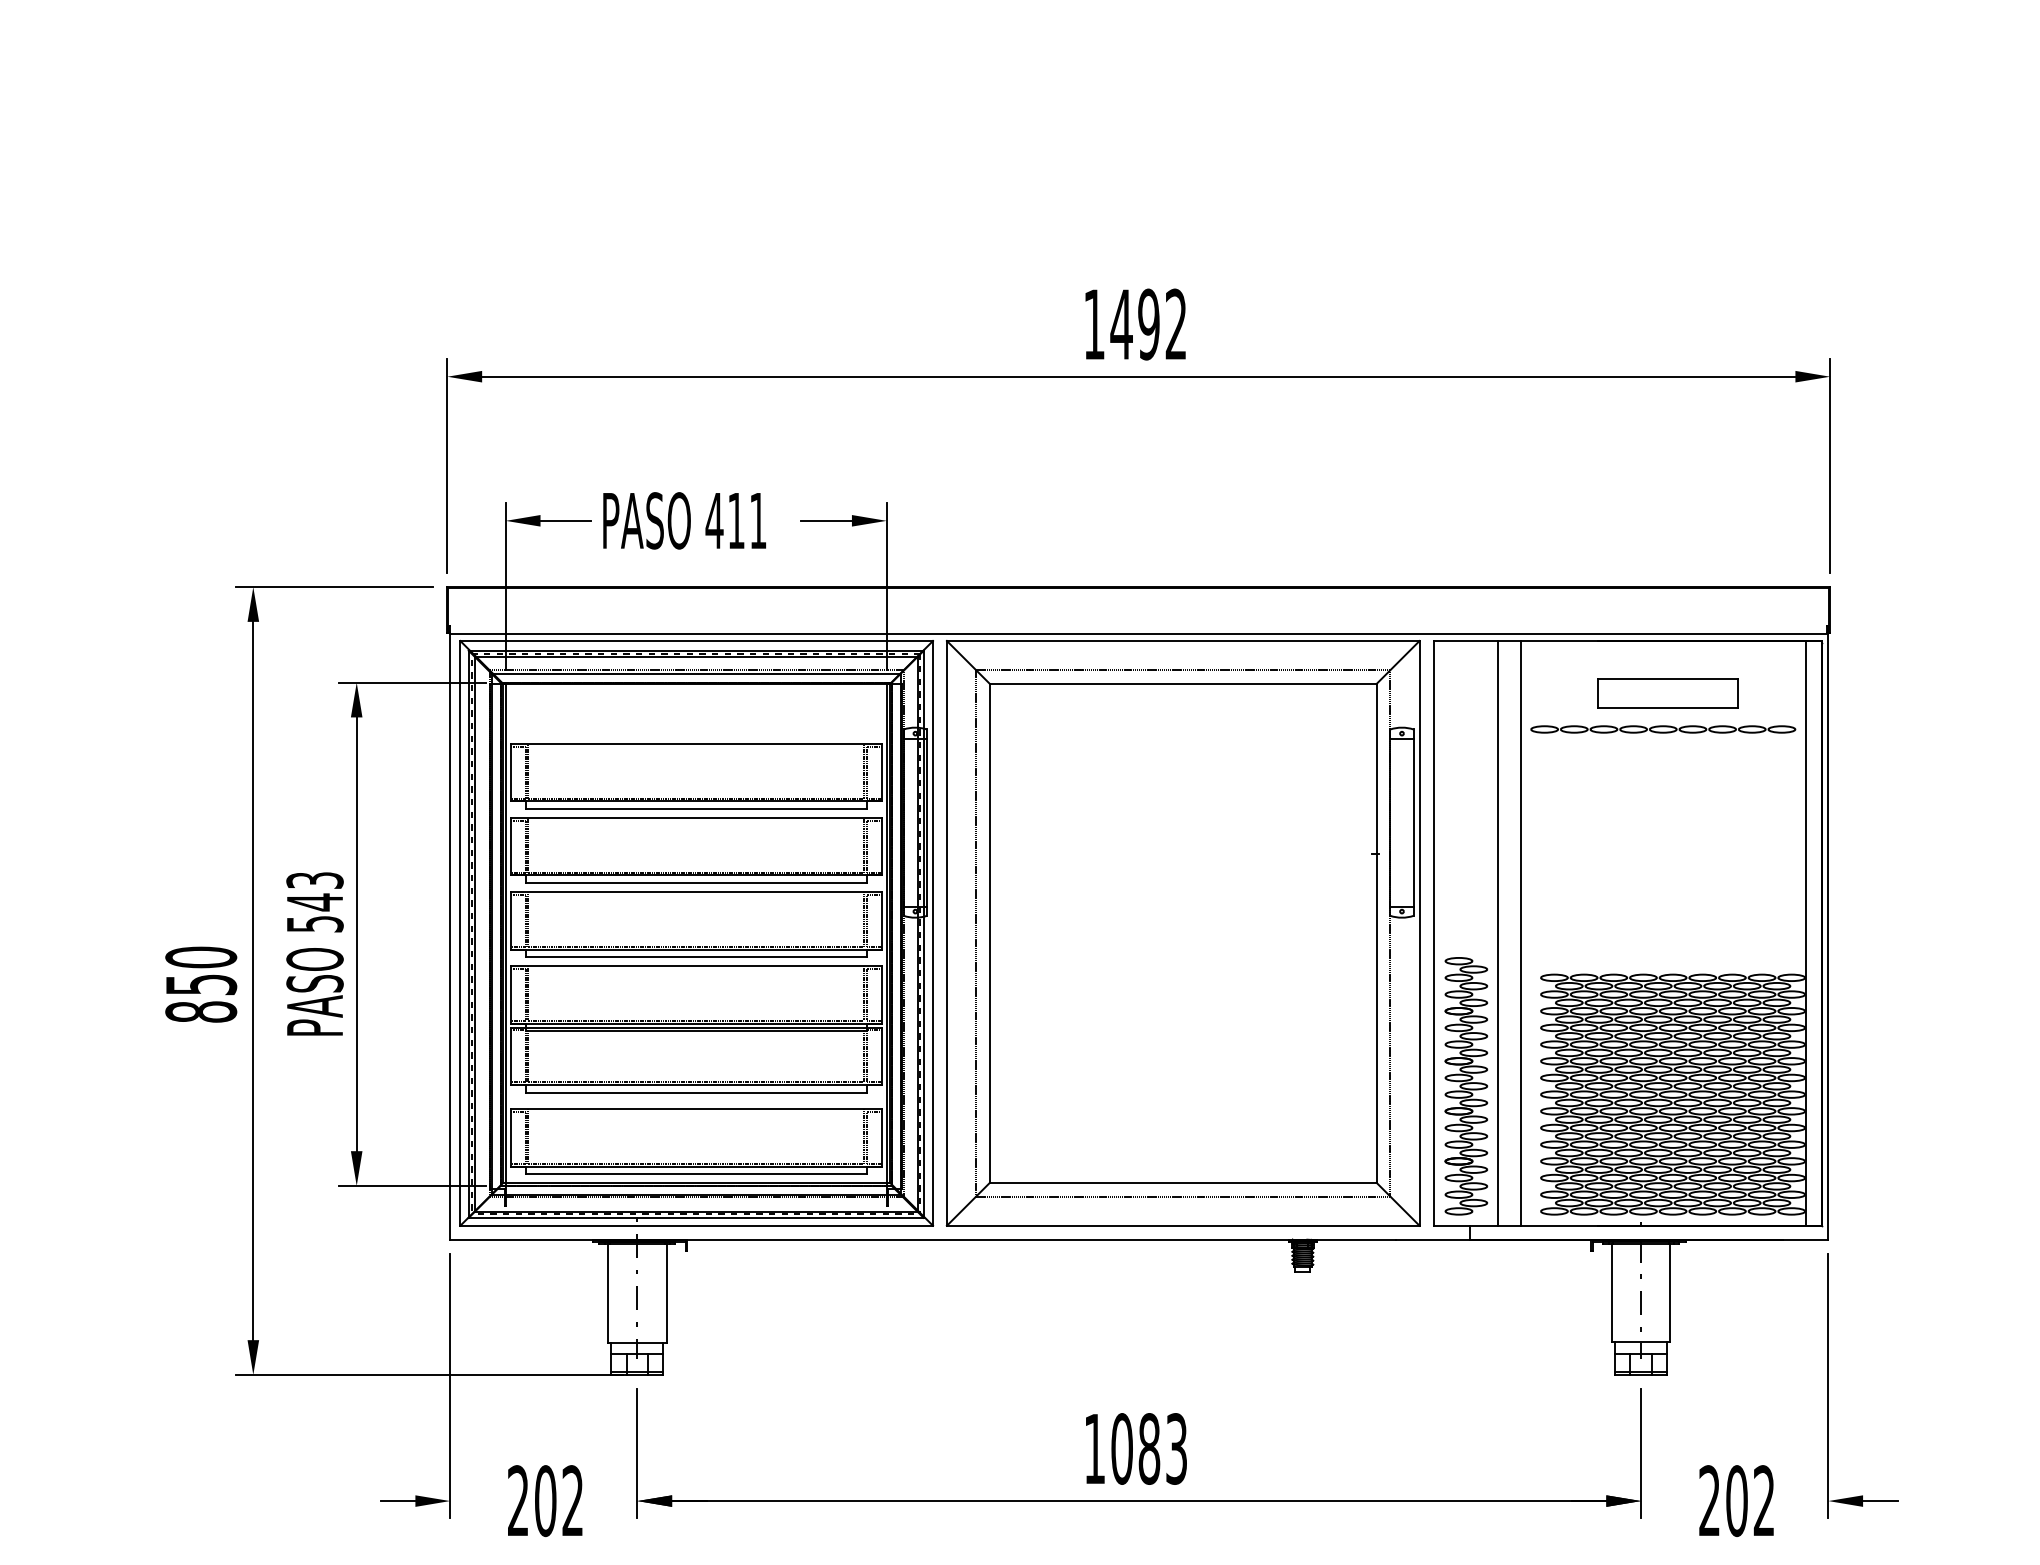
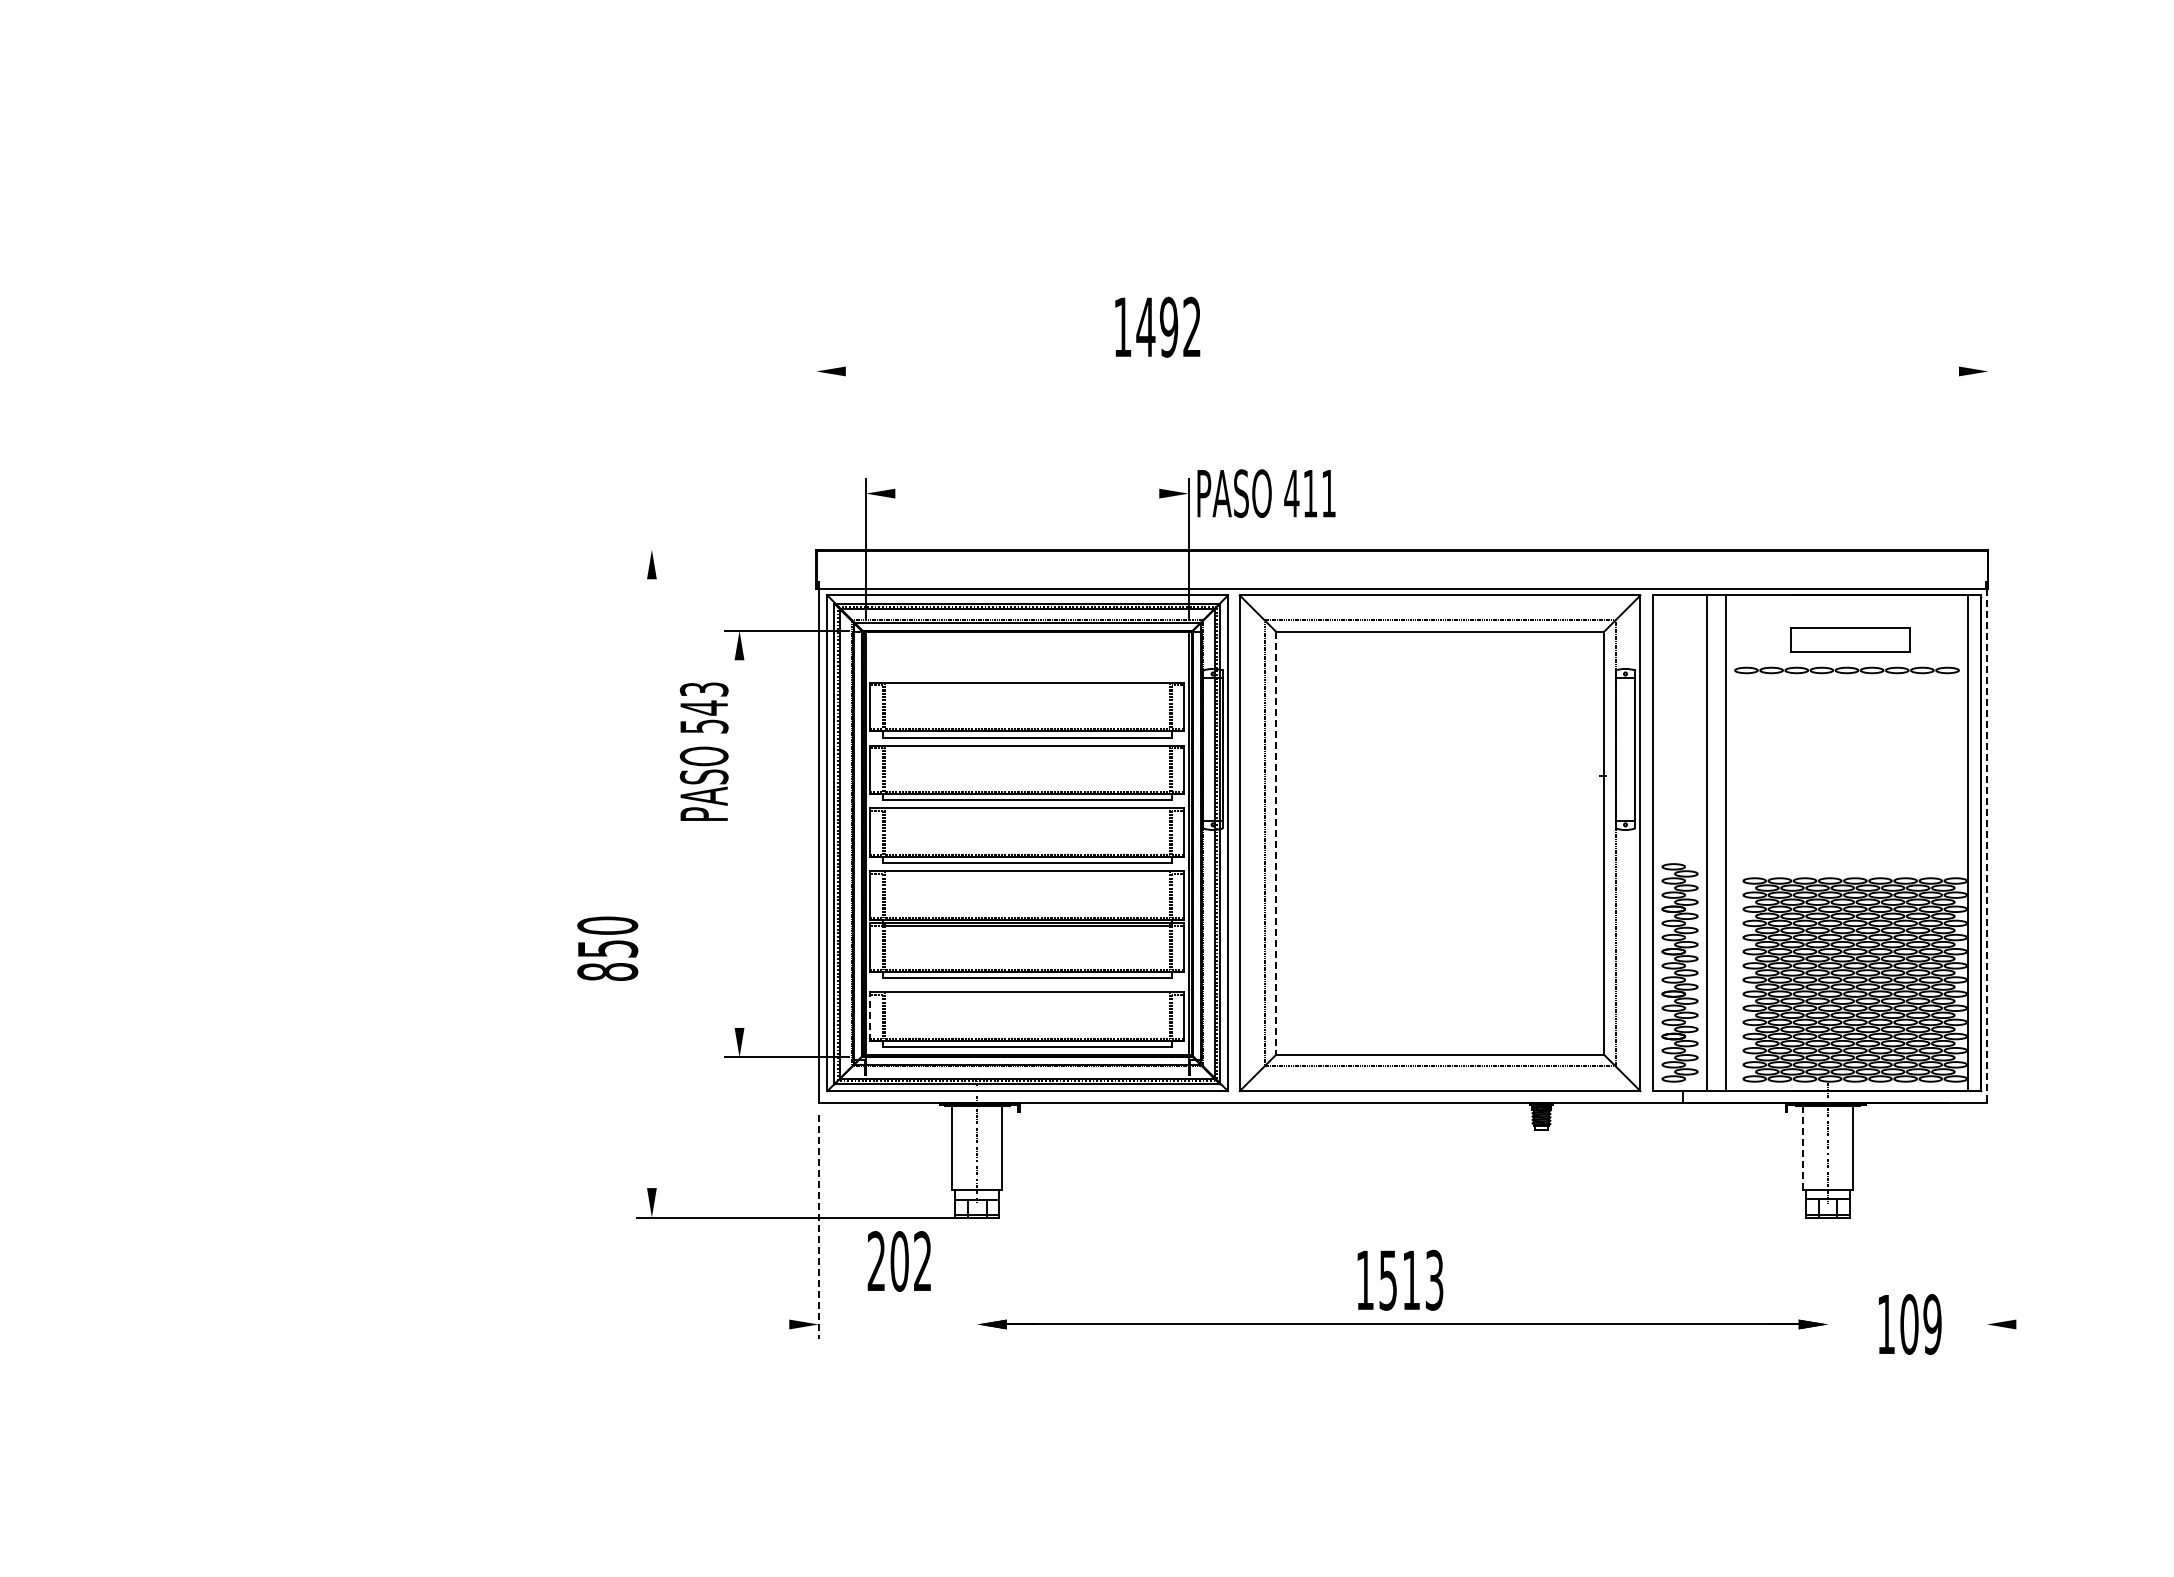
text: (1135, 323) -> (1157, 326), moved
line: (1138, 376) -> (1402, 371), removed
line: (447, 466) -> (816, 447), removed
line: (1830, 466) -> (1988, 447), removed
line: (565, 520) -> (916, 493), removed
text: (684, 520) -> (1266, 493), moved
line: (826, 520) -> (1137, 493), removed
line: (334, 586) -> (720, 549), removed
line: (356, 933) -> (739, 843), removed
line: (990, 933) -> (1276, 843), solid -> dashed
line: (1827, 937) -> (1986, 846), solid -> dashed
text: (314, 953) -> (703, 751), moved
line: (252, 980) -> (651, 883), removed
text: (200, 984) -> (607, 948), moved
line: (511, 1137) -> (870, 1016), solid -> dashed
line: (1611, 1293) -> (1803, 1148), solid -> dashed
line: (1827, 1385) -> (1986, 1226), removed
line: (449, 1386) -> (818, 1227), solid -> dashed
text: (1135, 1448) -> (1399, 1279), 1083 -> 1513
line: (637, 1453) -> (977, 1284), removed
line: (1641, 1453) -> (1828, 1284), removed
line: (397, 1501) -> (774, 1324), removed
text: (544, 1501) -> (898, 1261), moved
text: (1737, 1501) -> (1909, 1324), 202 -> 109
line: (1879, 1501) -> (2030, 1324), removed

